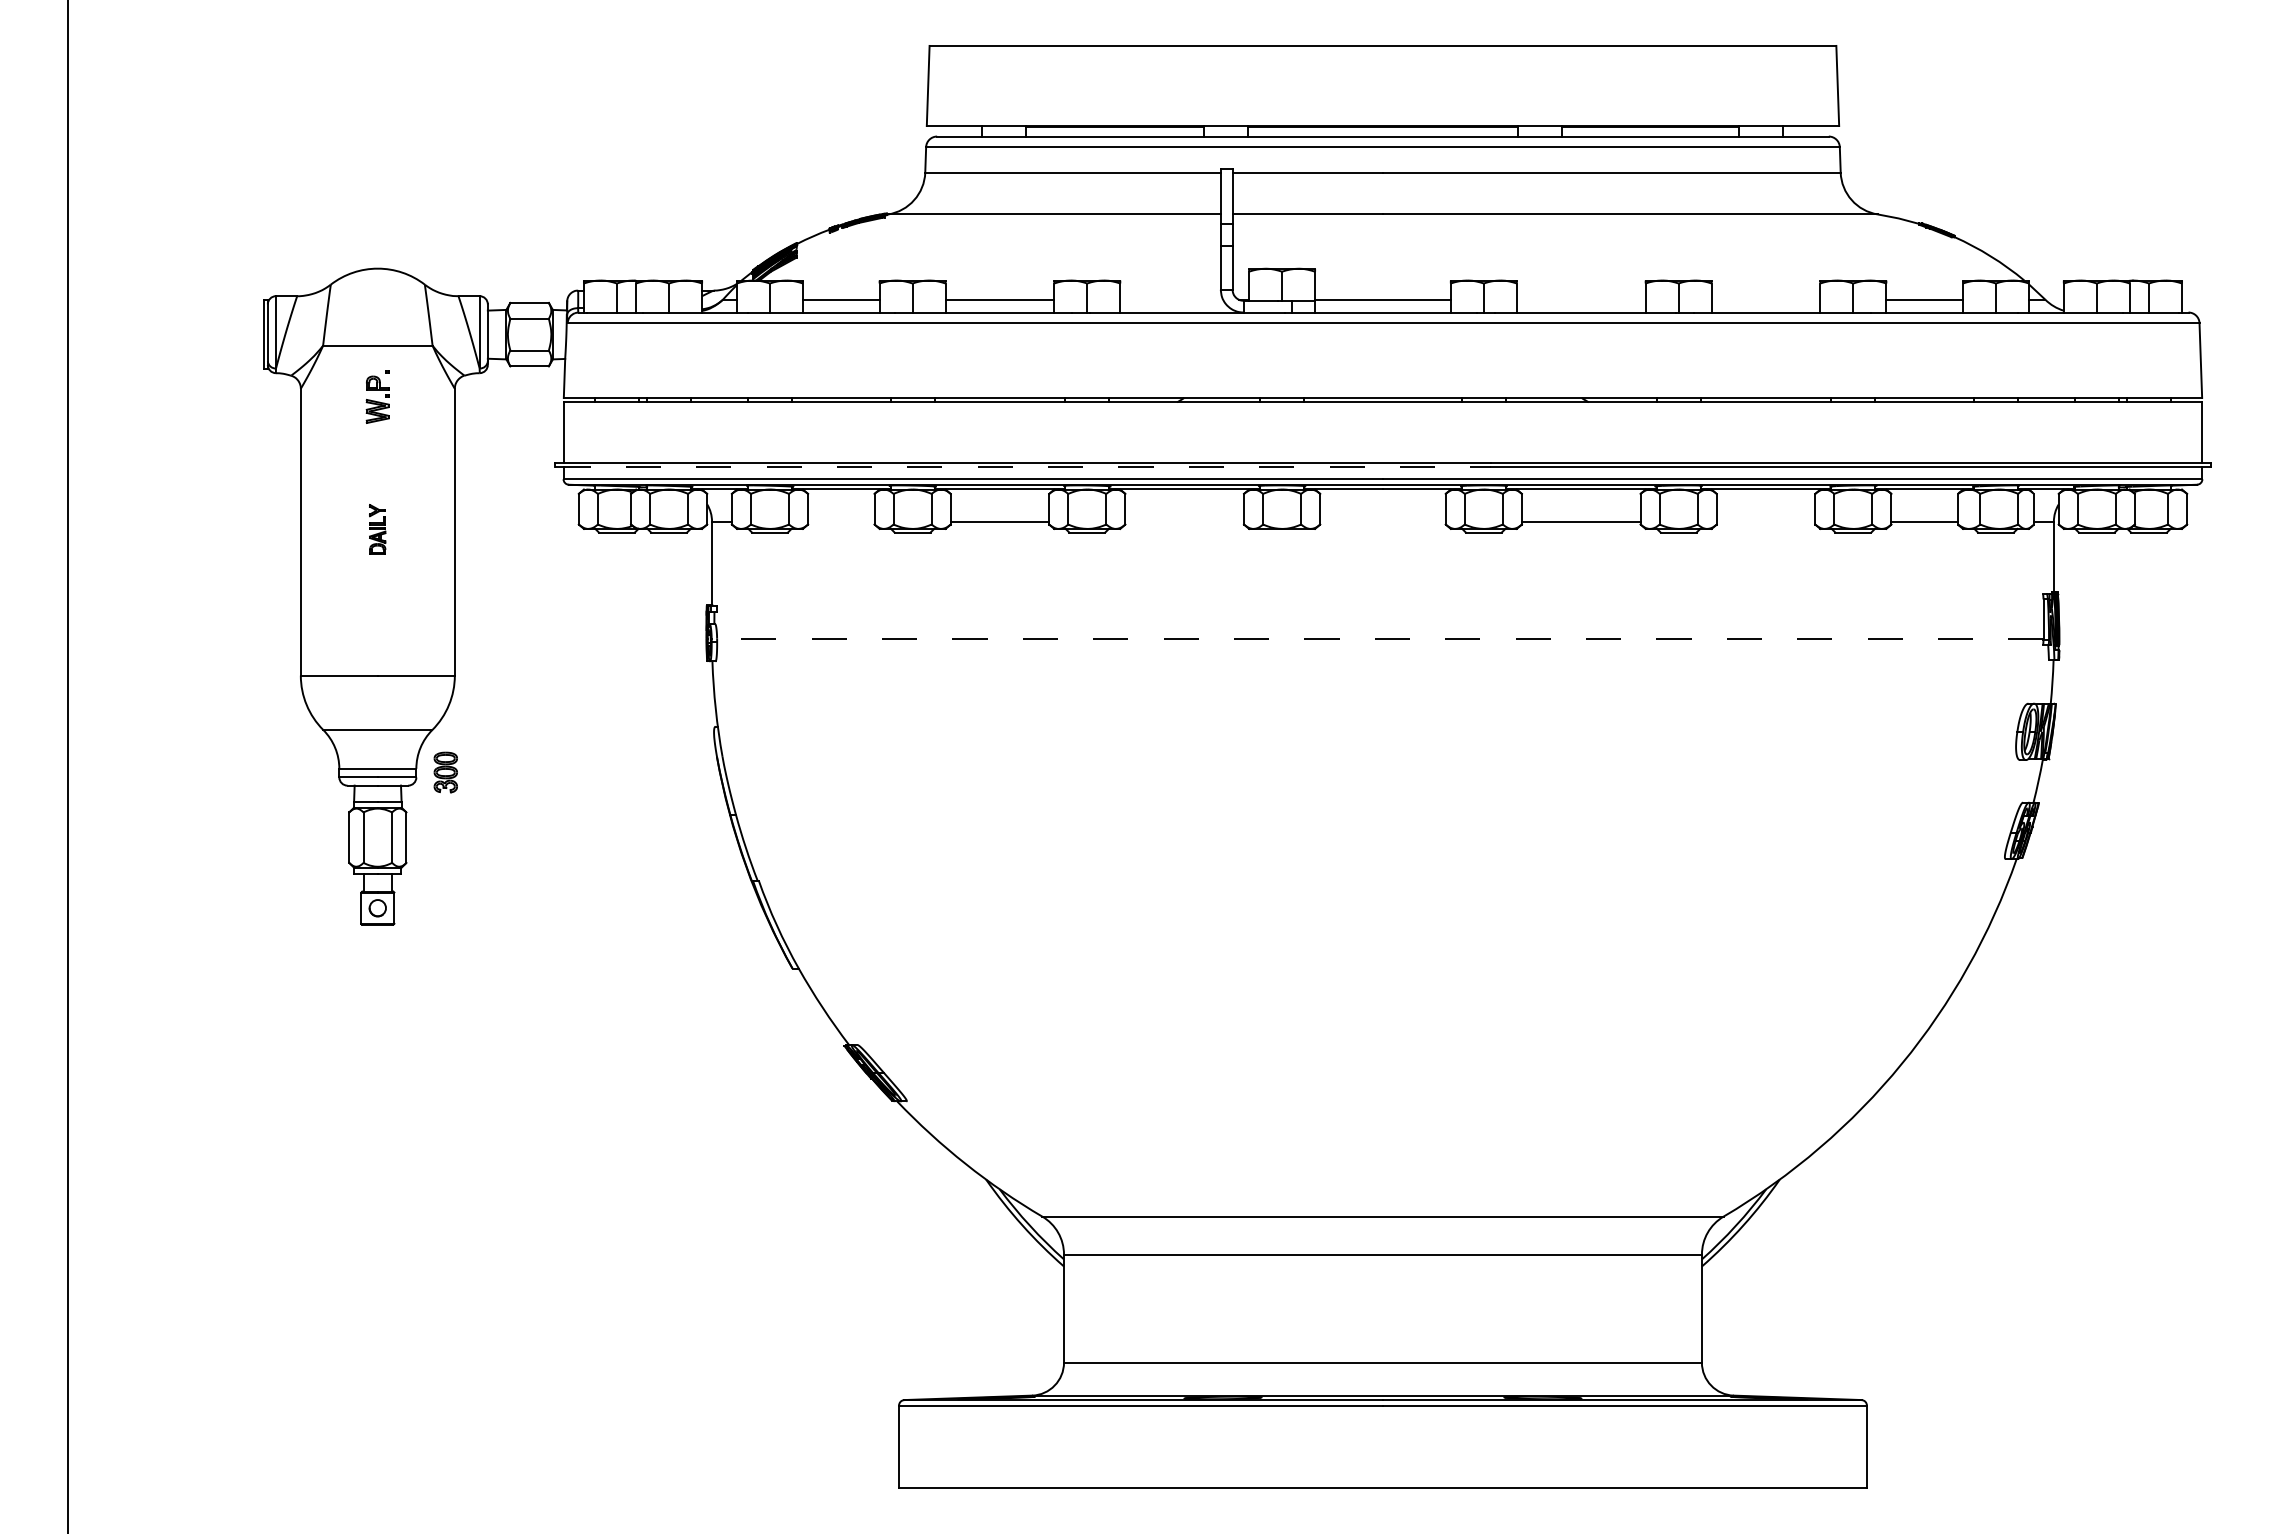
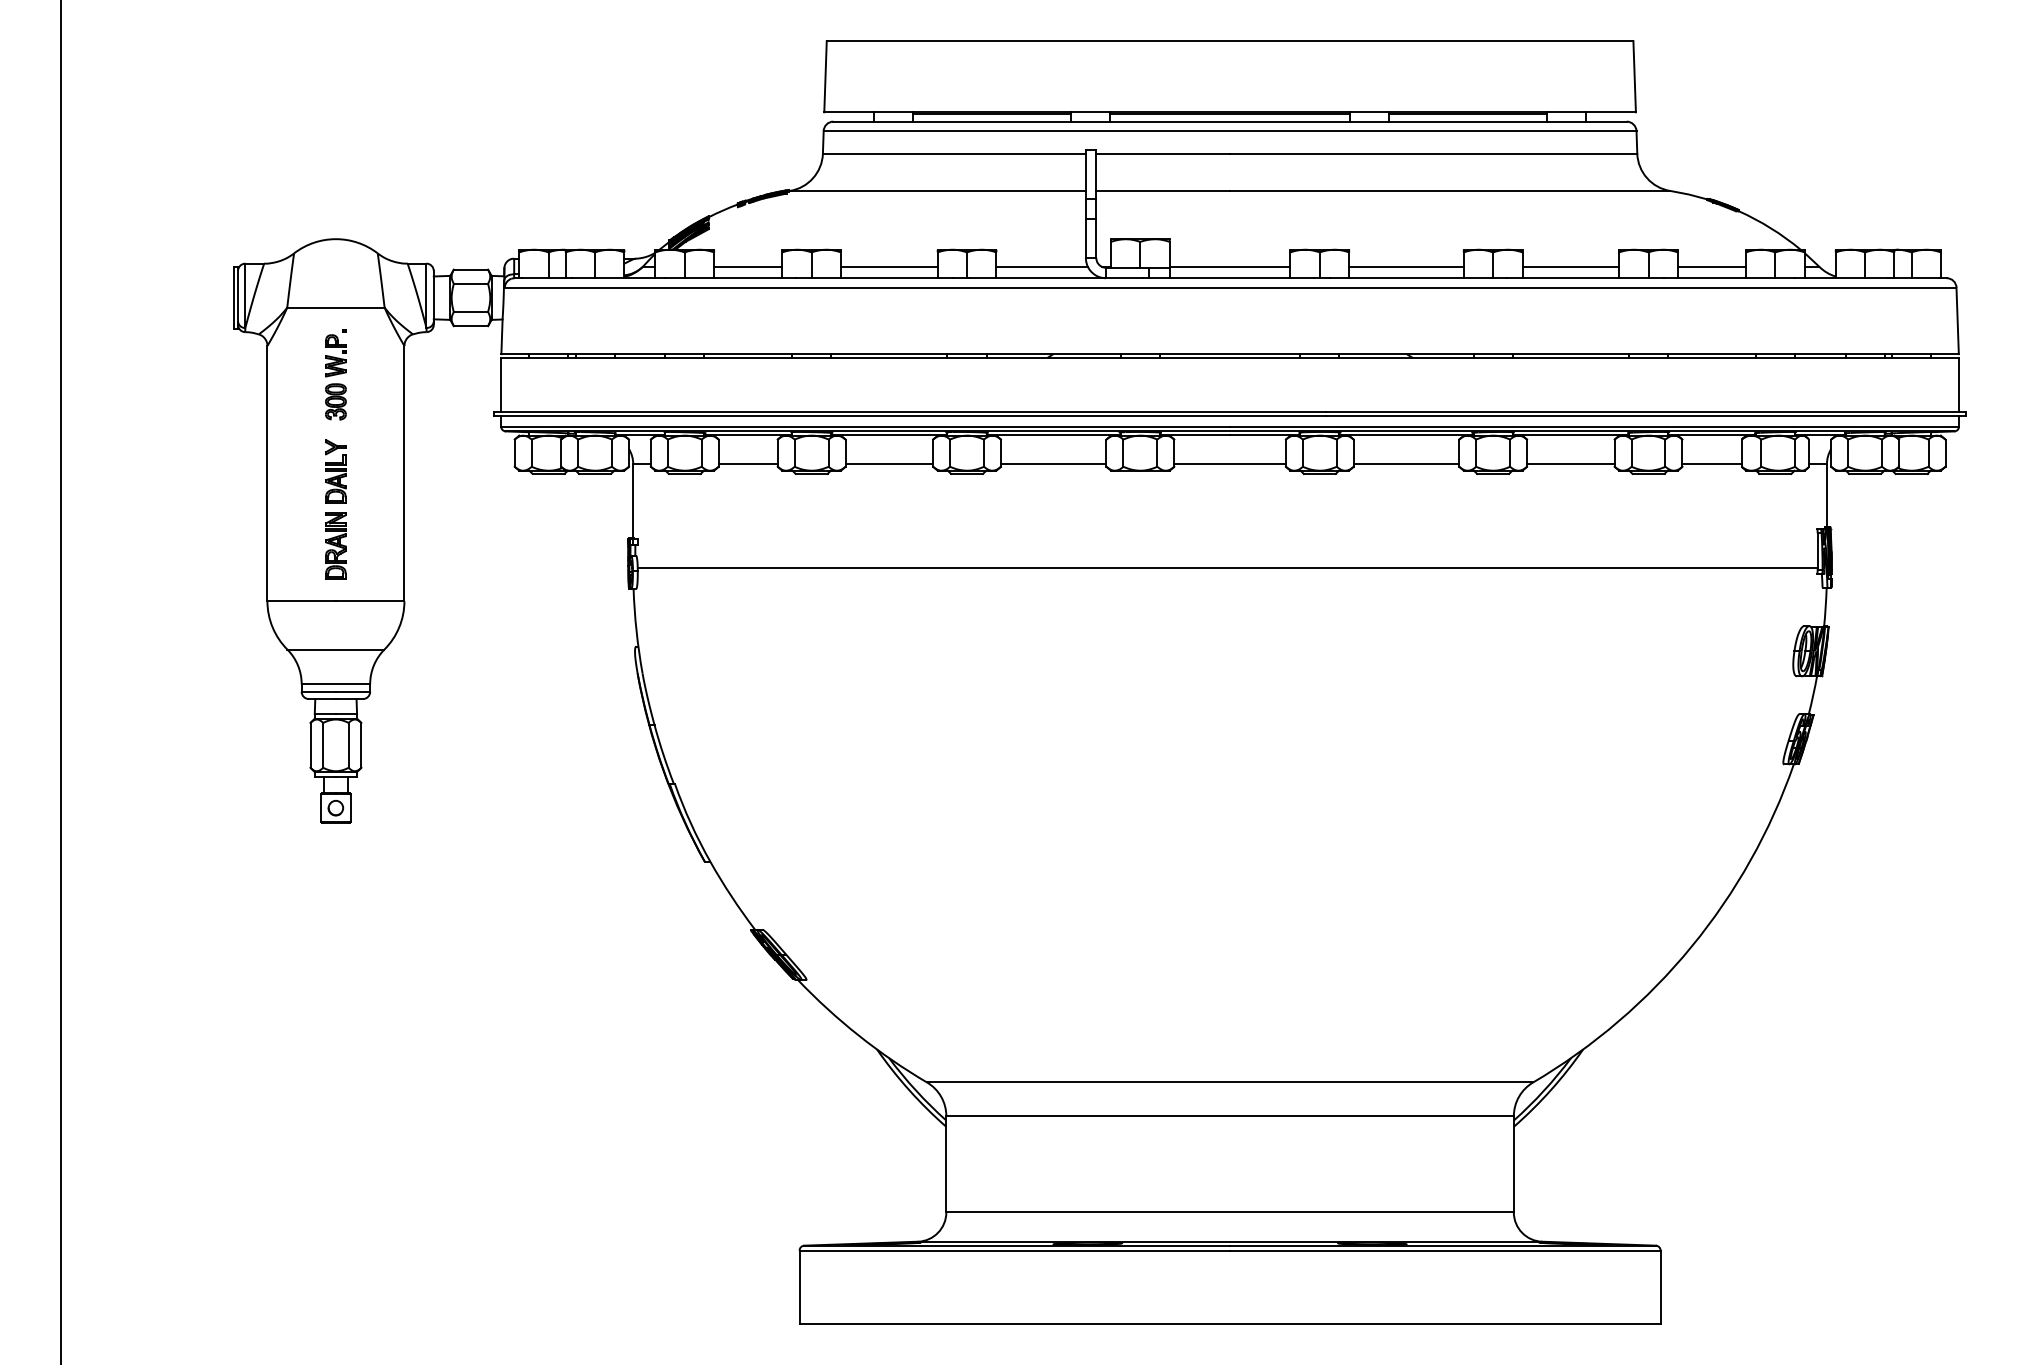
line: (1171, 299) -> (1041, 266), added
line: (1580, 299) -> (1405, 266), added
line: (1765, 299) -> (1570, 266), added
line: (1023, 467) -> (910, 416), dashed -> solid
line: (841, 521) -> (748, 464), added
line: (1184, 521) -> (1053, 464), added
line: (1382, 521) -> (1229, 464), added
line: (1765, 521) -> (1570, 464), added
part: (377, 529) -> (335, 471), size x1.43
part: (377, 613) -> (335, 545), added
line: (1379, 638) -> (1227, 568), dashed -> solid
part: (445, 772) -> (335, 401), moved

